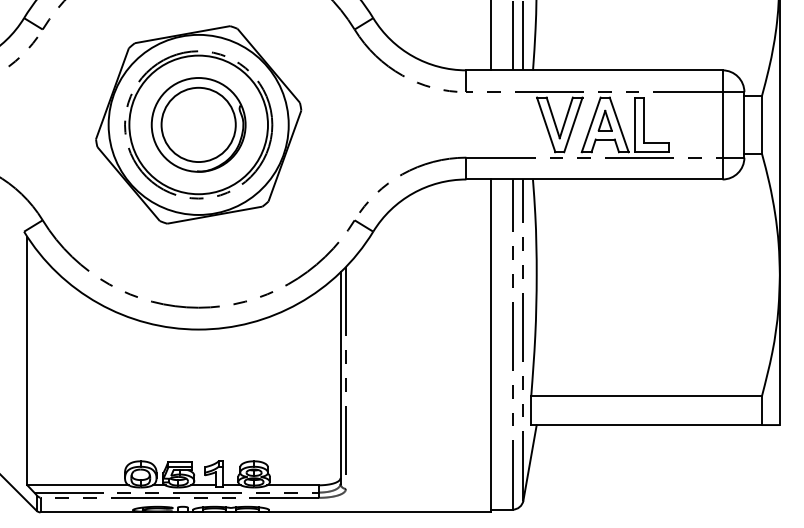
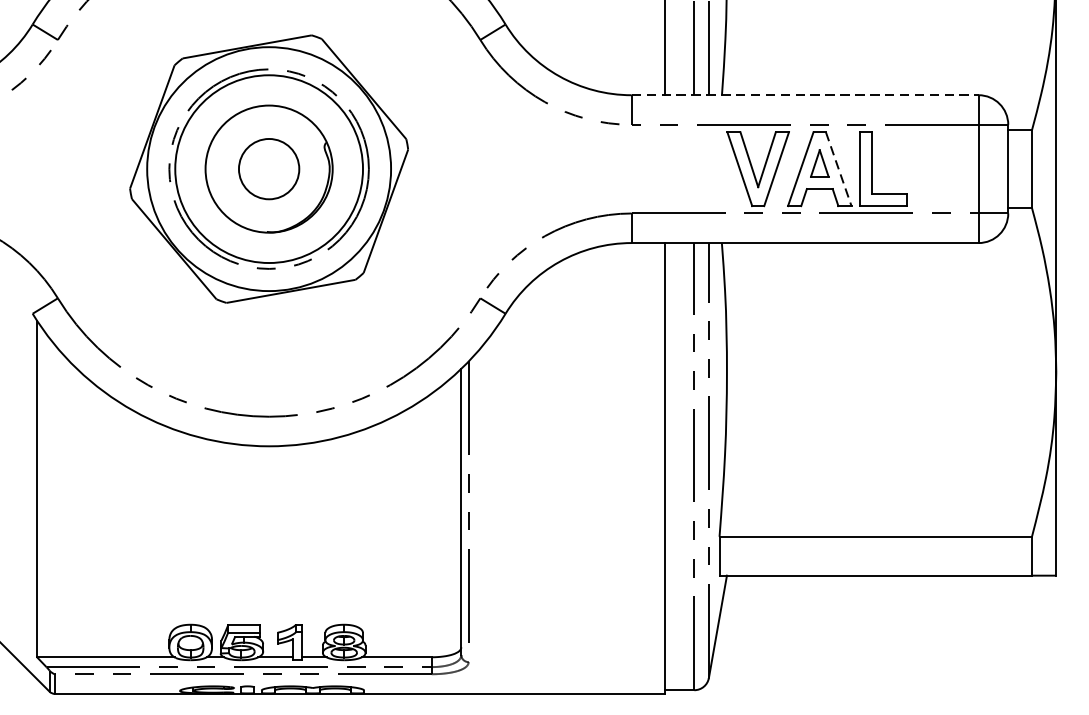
line: (594, 70) -> (805, 95), solid -> dashed
circle: (198, 124) -> (268, 168), size x0.6
line: (619, 124) -> (839, 168), solid -> dashed

